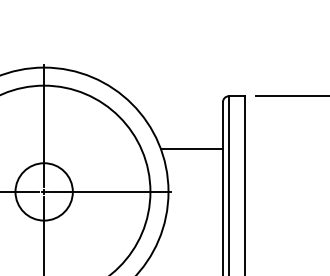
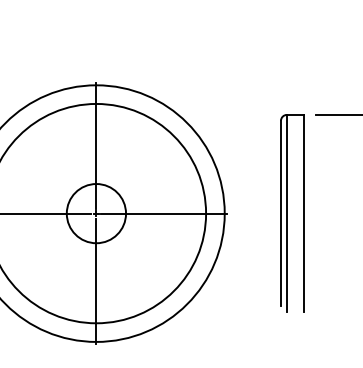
line: (191, 149) -> (248, 169), removed

